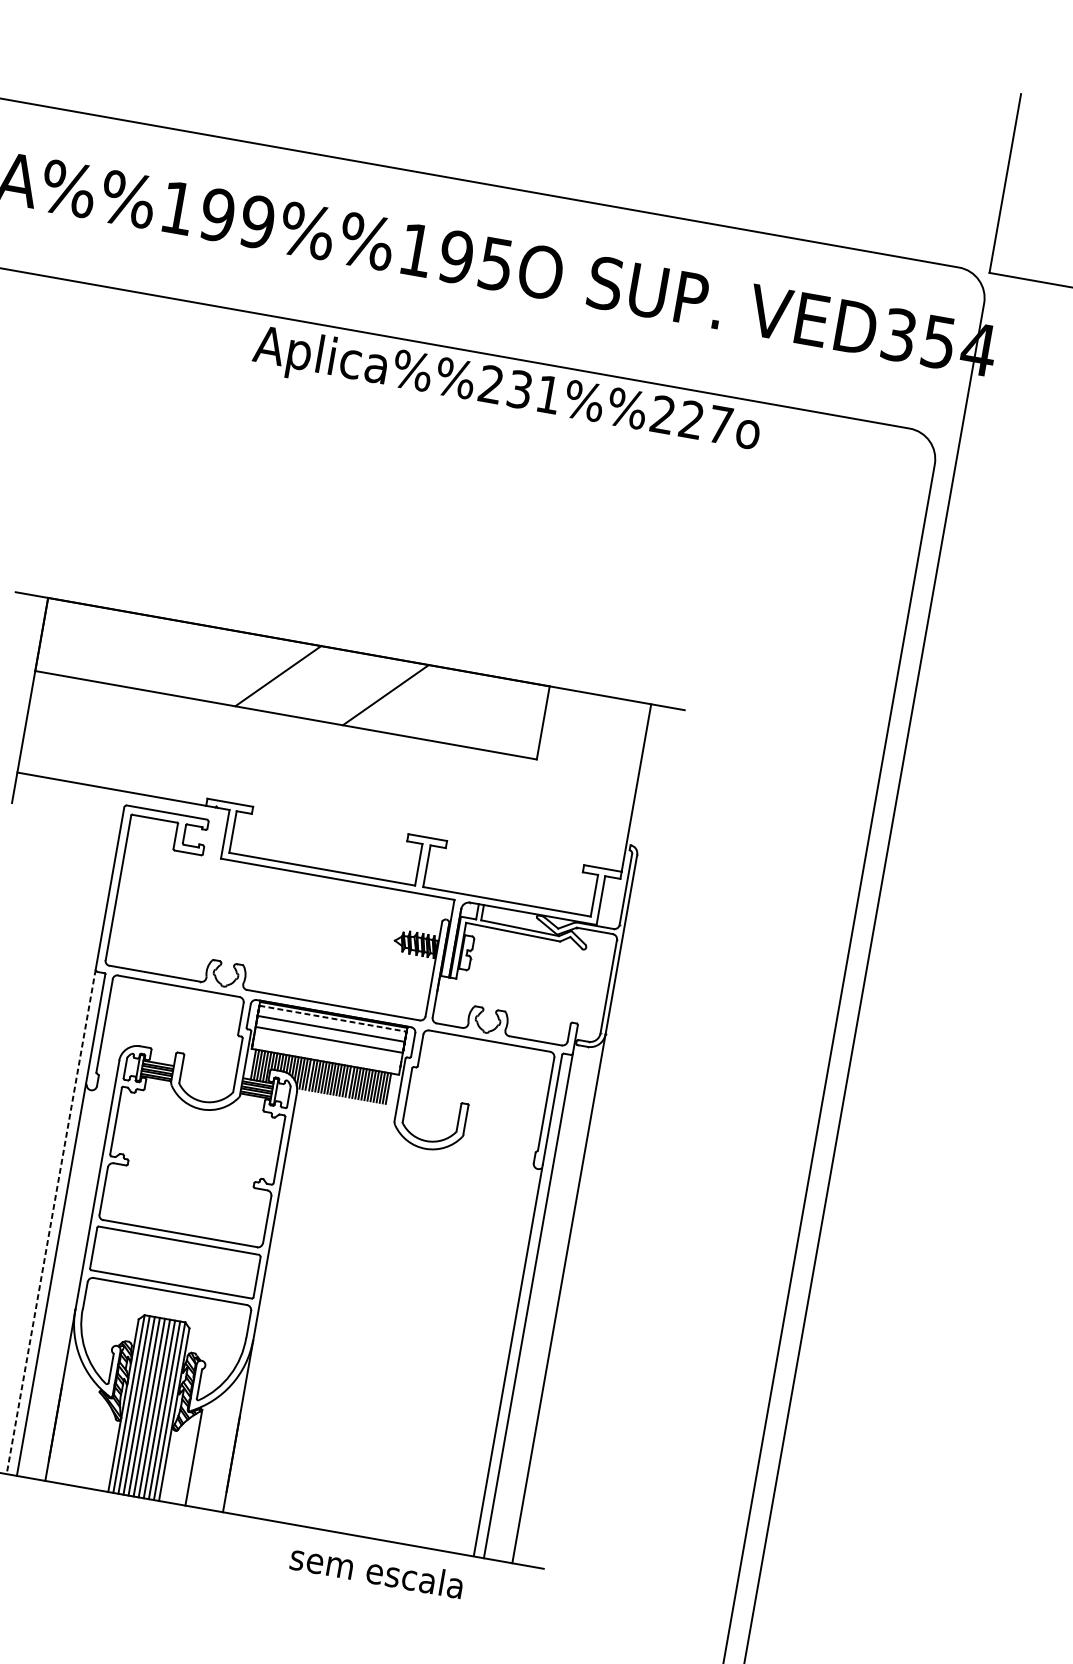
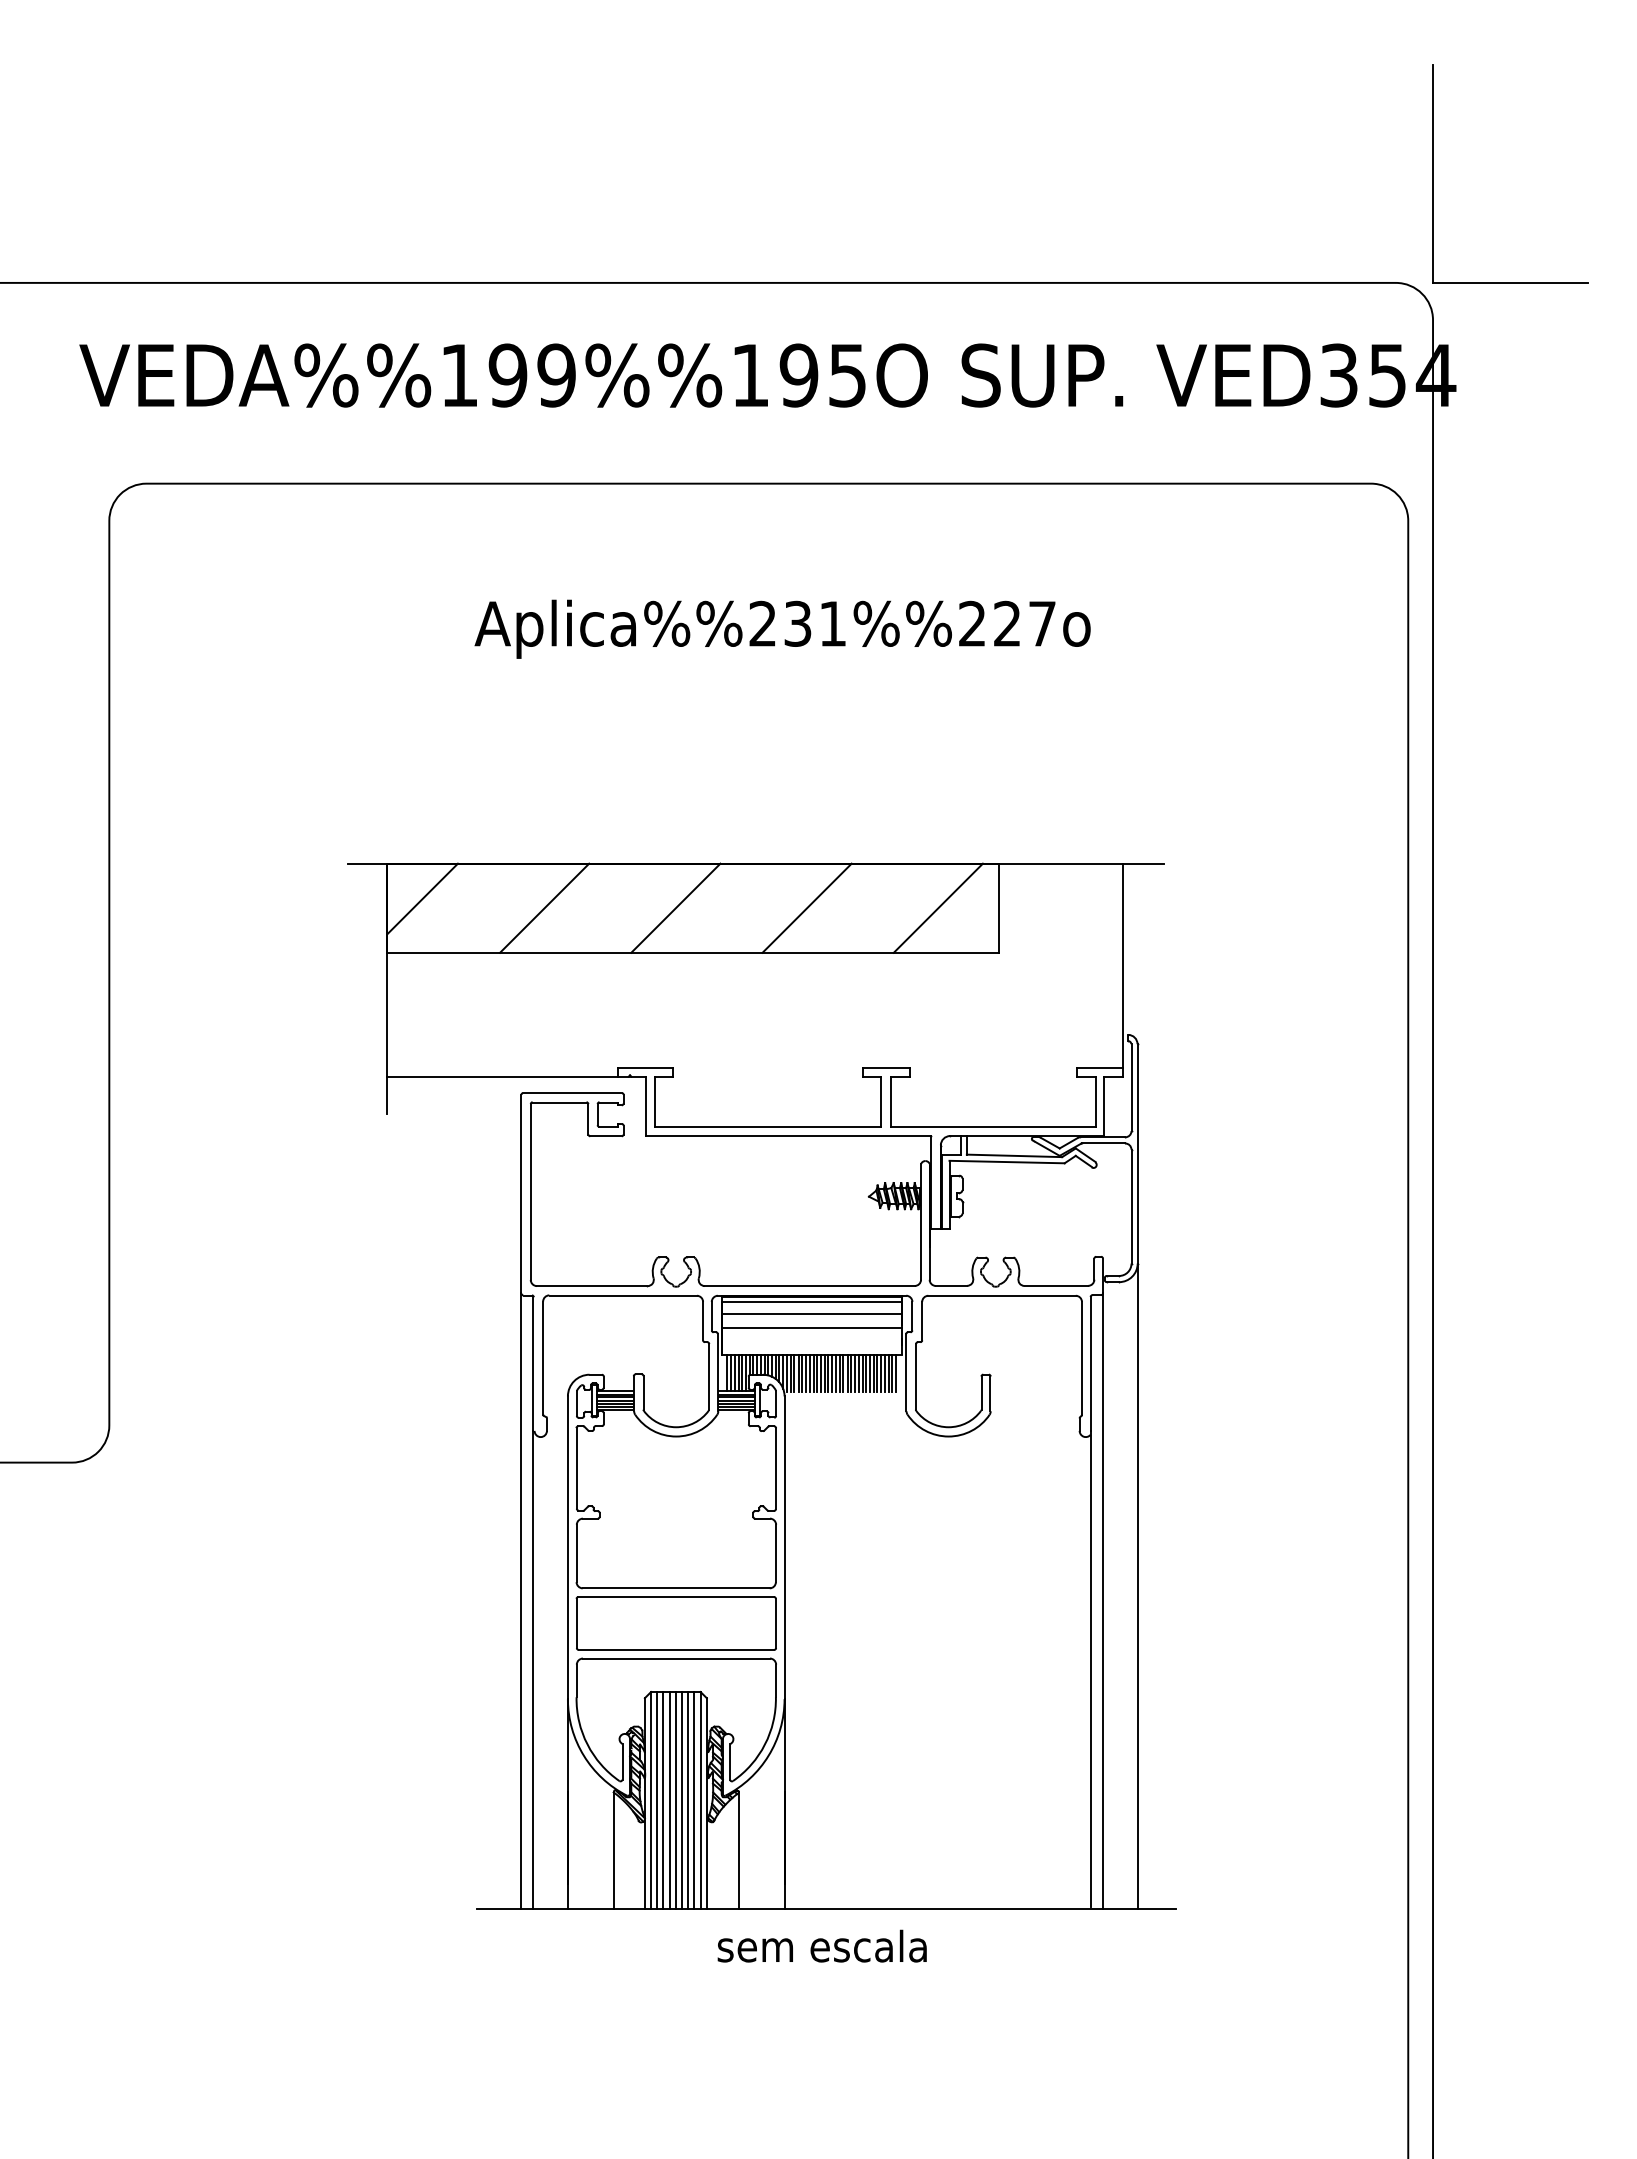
text: (506, 391) -> (782, 628), moved
line: (71, 631) -> (422, 898), added
line: (170, 656) -> (544, 907), added
line: (492, 713) -> (937, 907), added
line: (333, 1018) -> (812, 1301), dashed -> solid
line: (391, 1088) -> (895, 1372), added
line: (51, 1221) -> (521, 1600), dashed -> solid
line: (90, 1439) -> (613, 1850), added
text: (376, 1570) -> (821, 1945), moved

